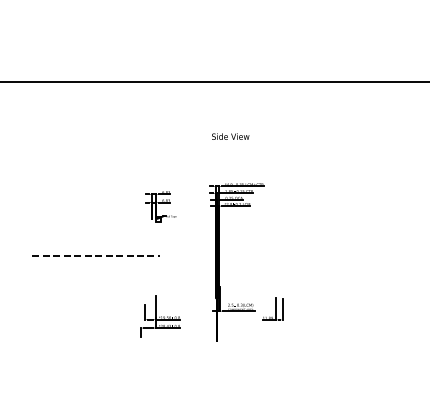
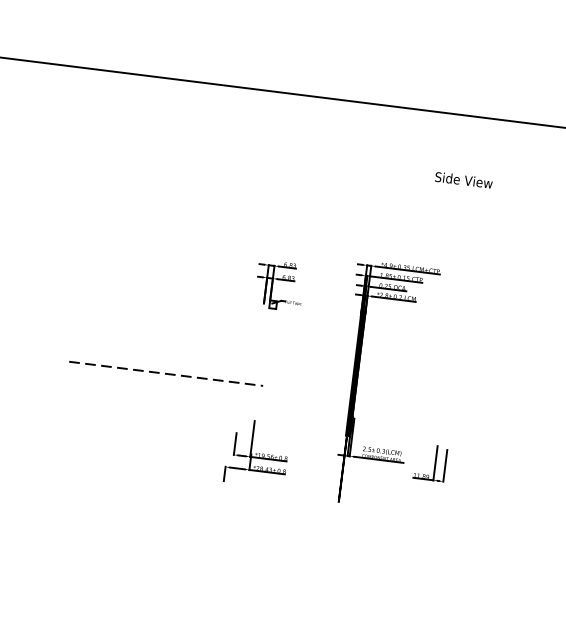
text: (230, 136) -> (463, 179), moved
line: (95, 255) -> (165, 373), moved

